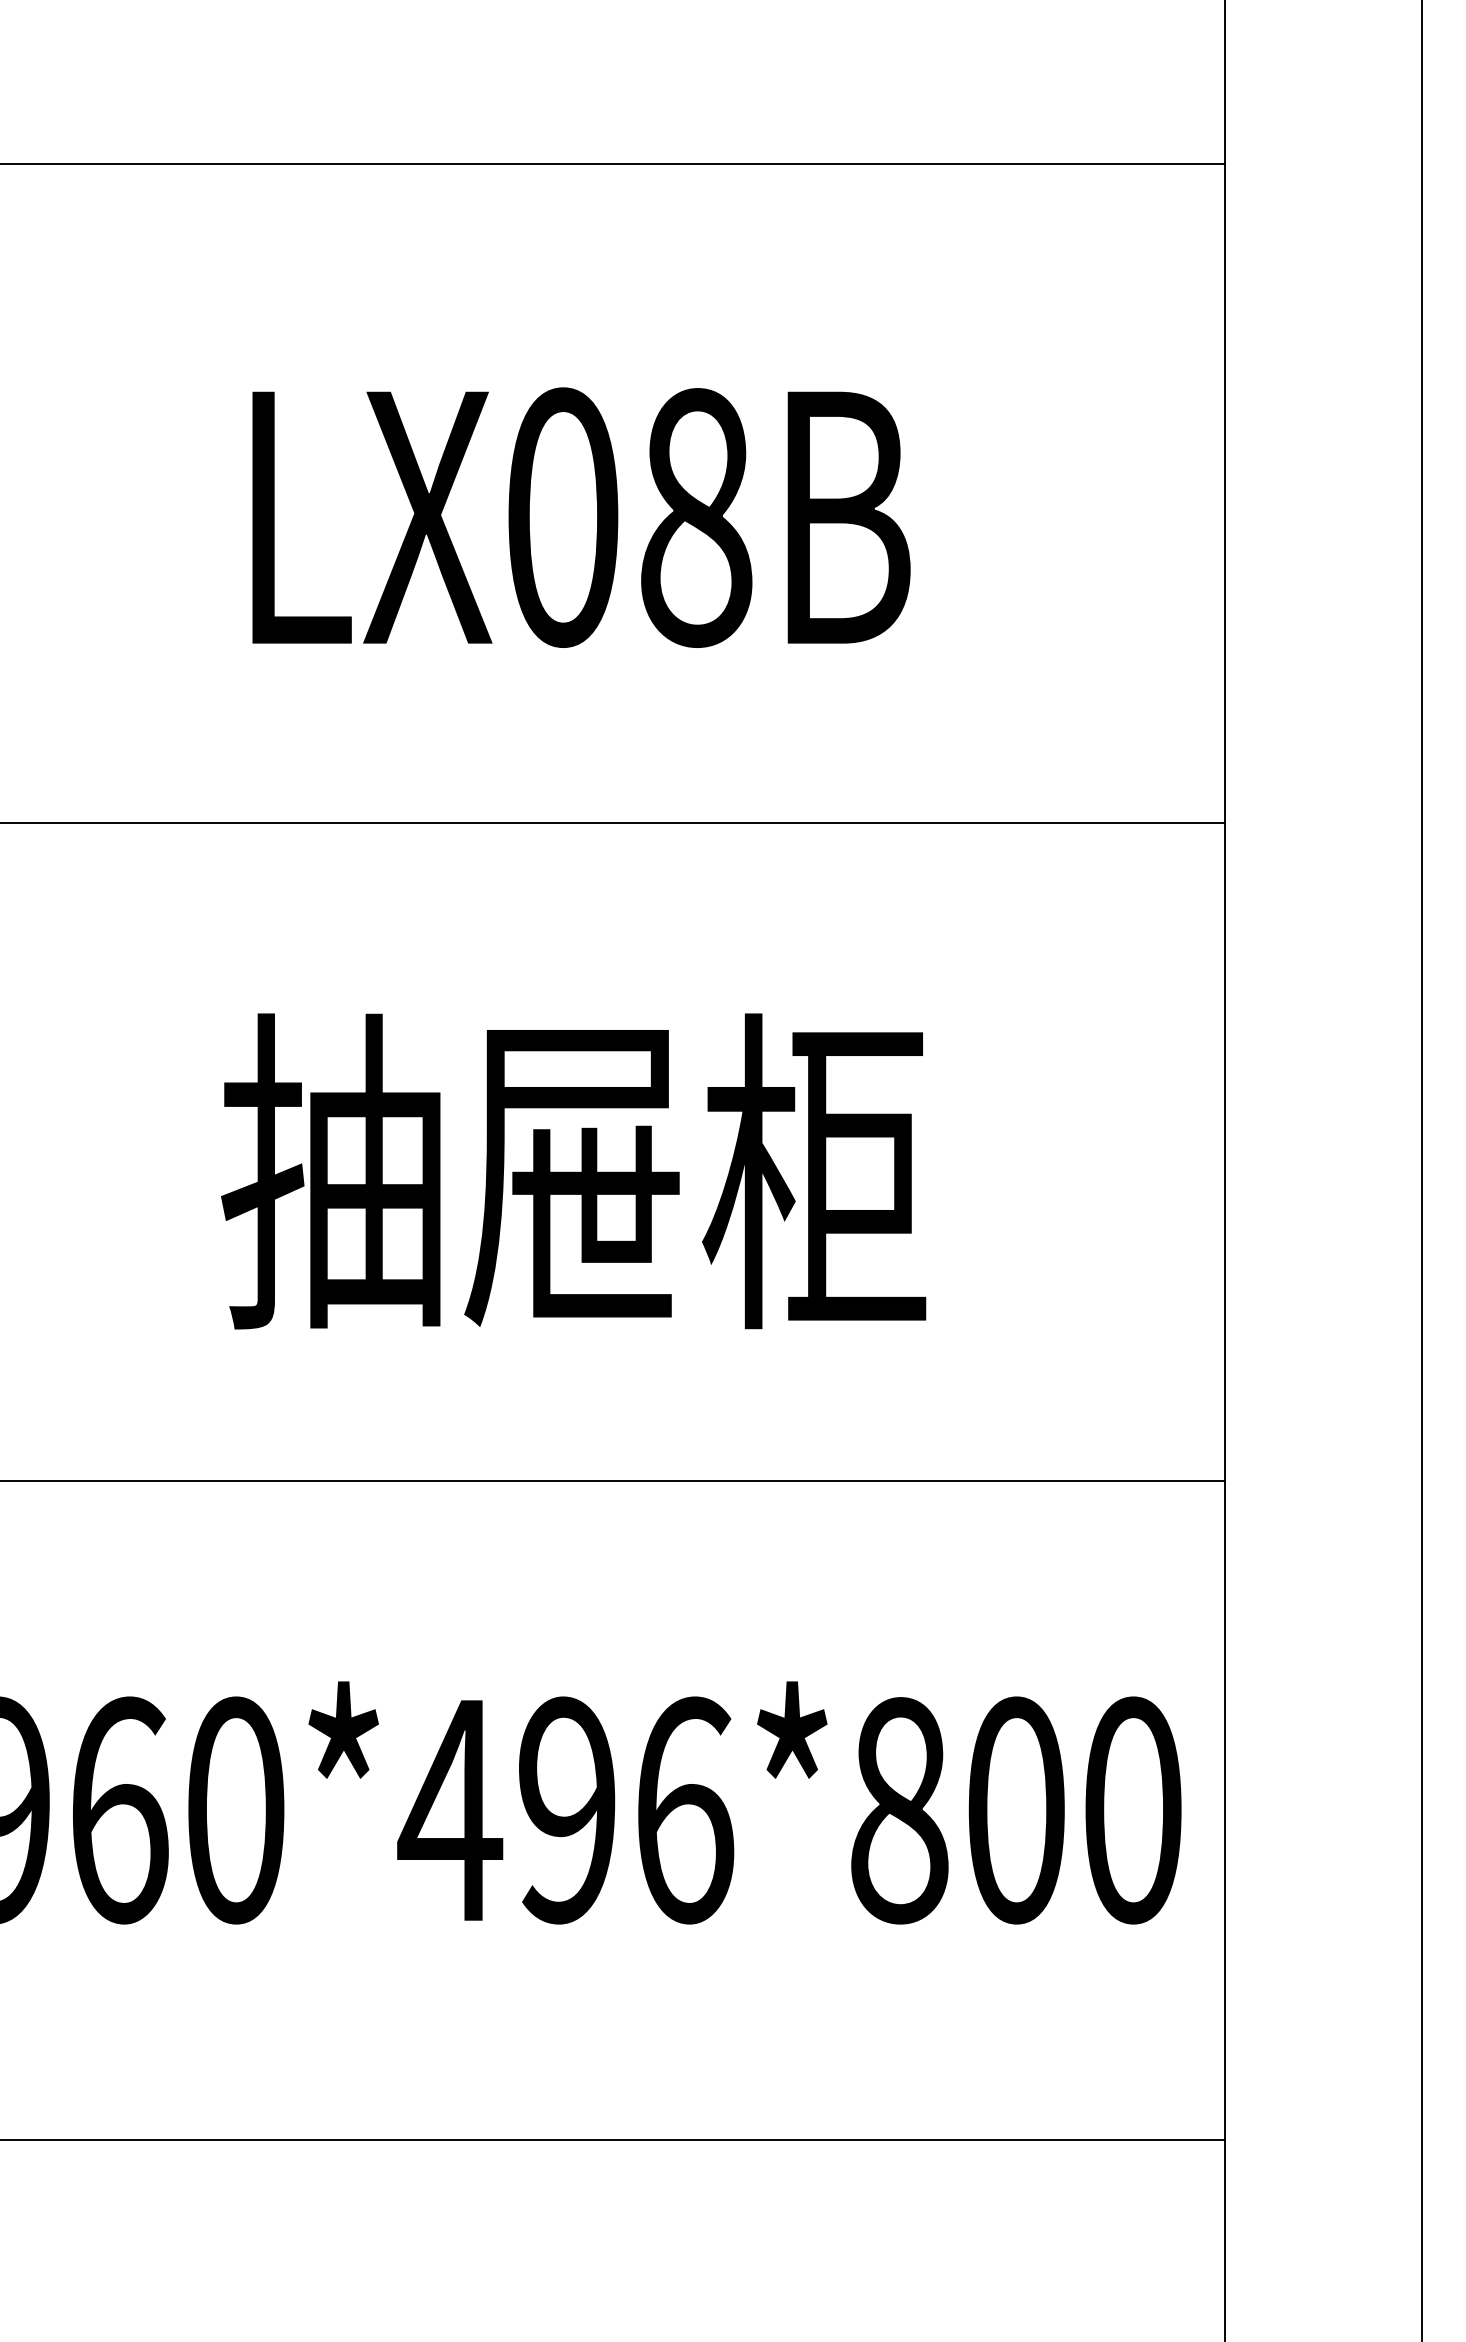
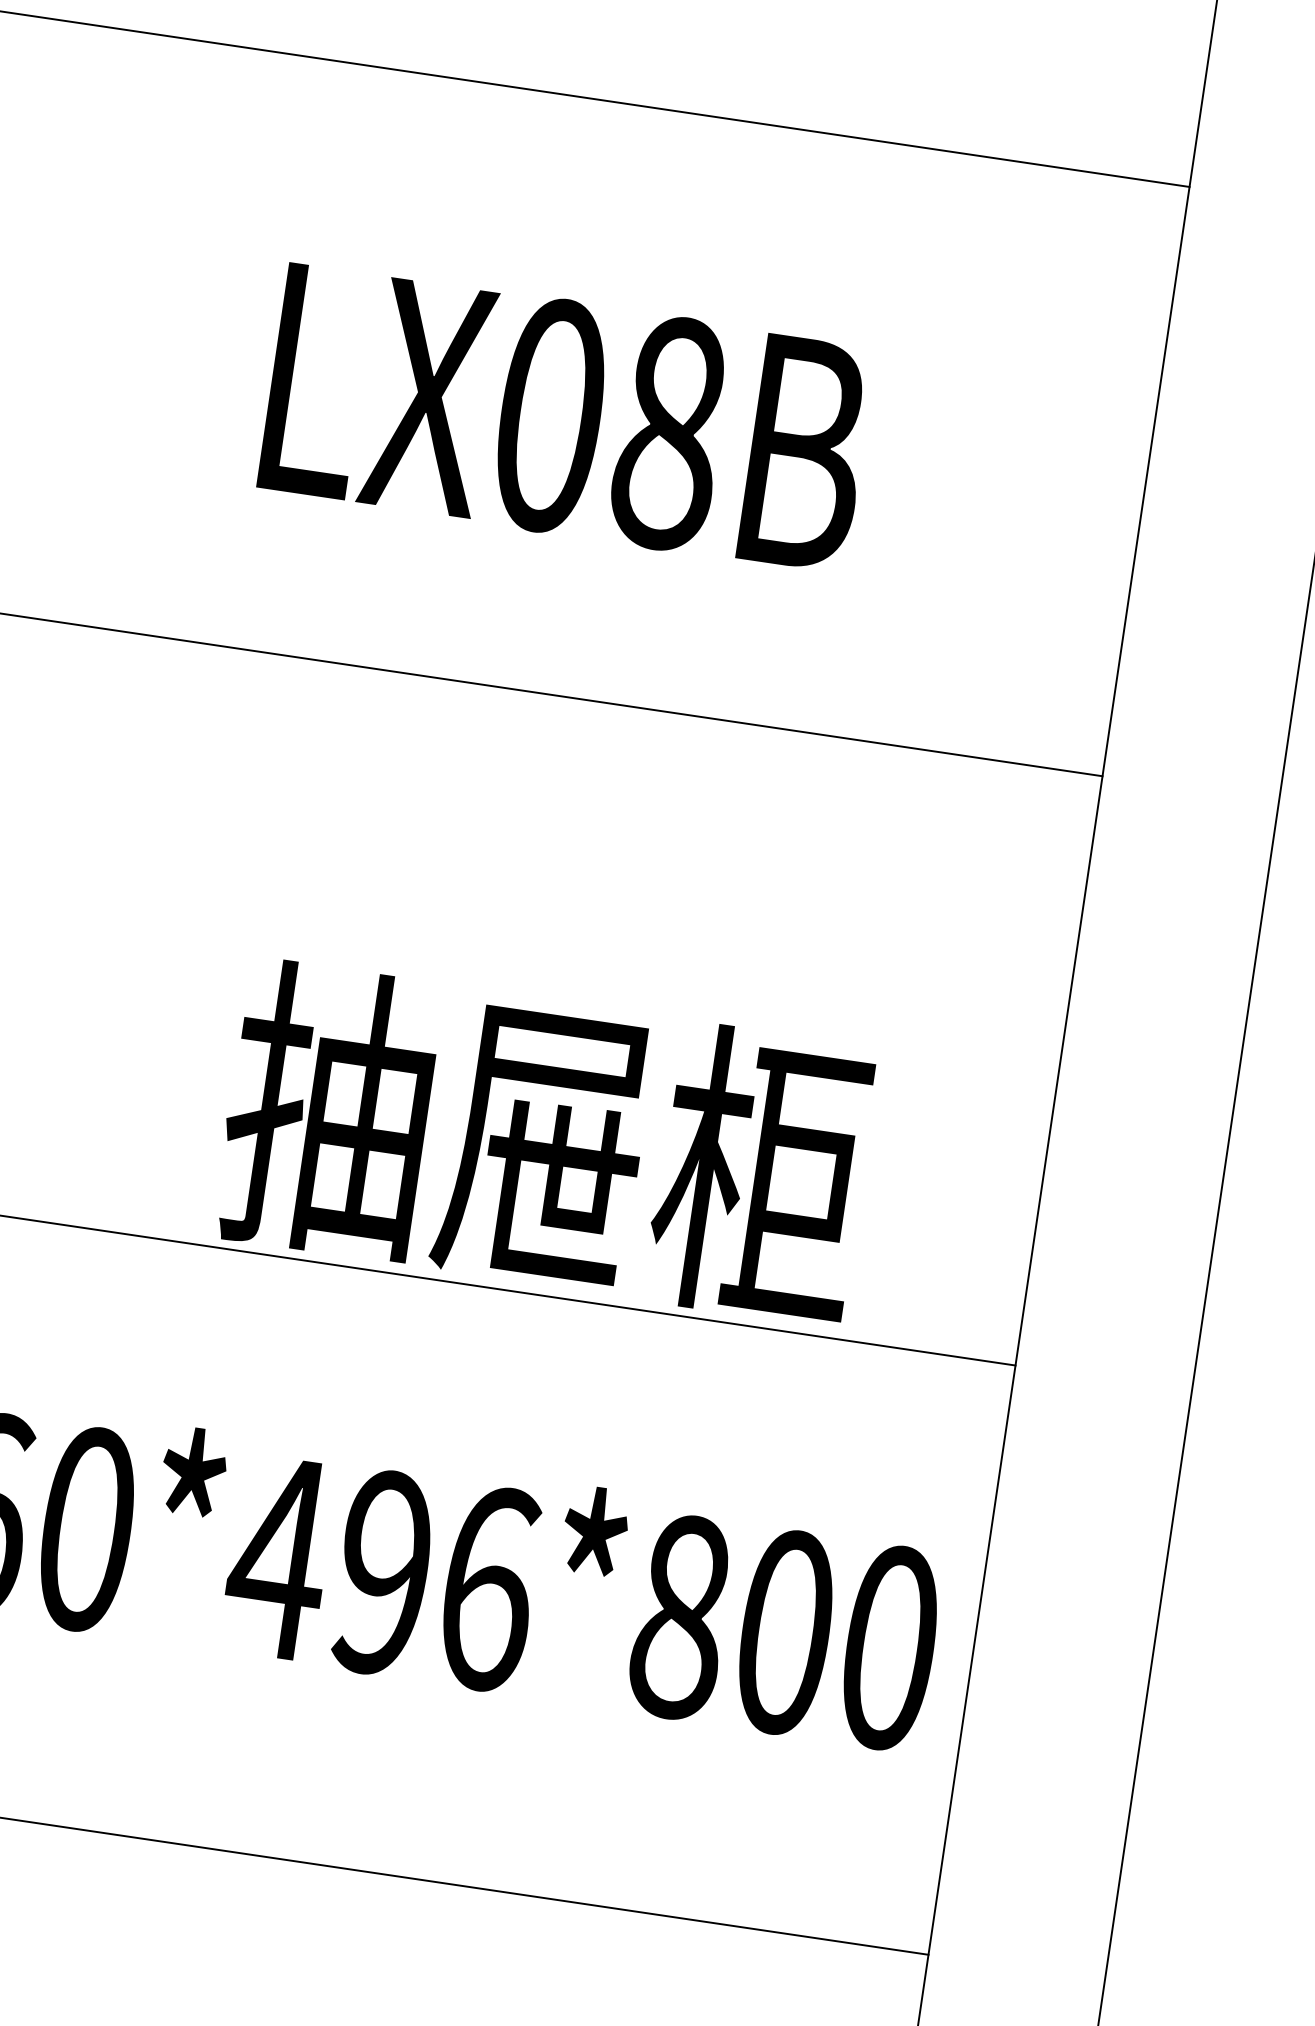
text: (573, 1171) -> (545, 1142), moved

